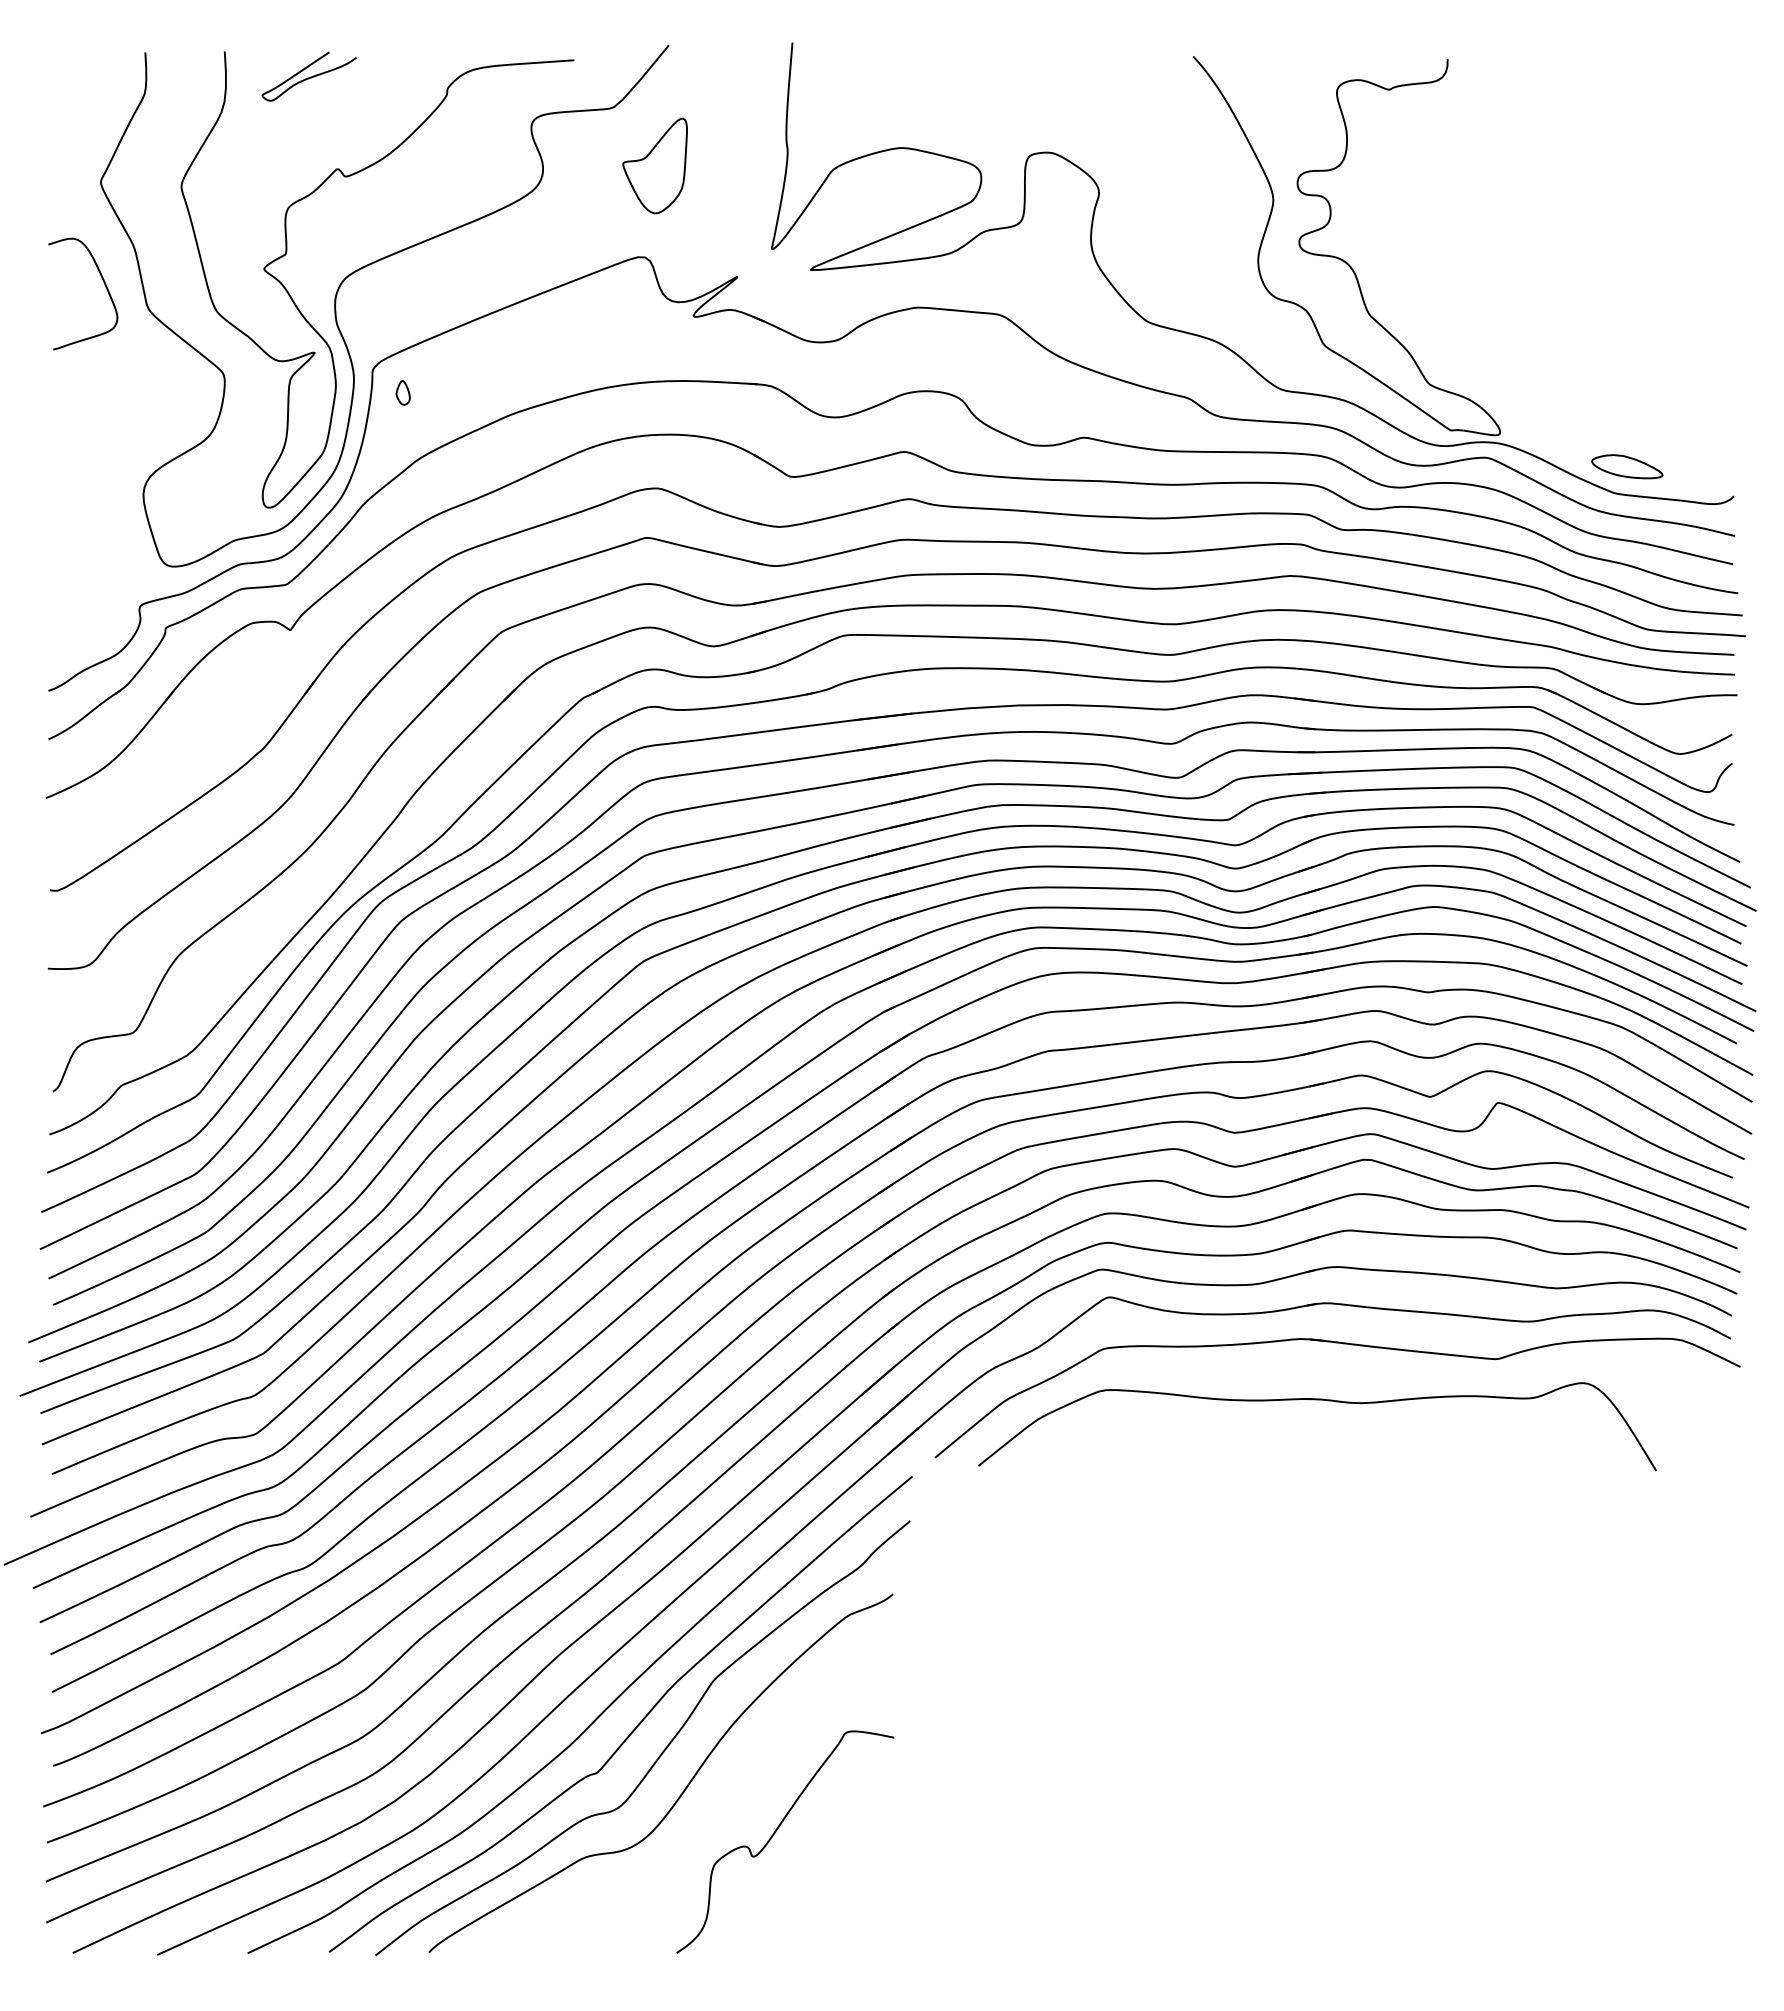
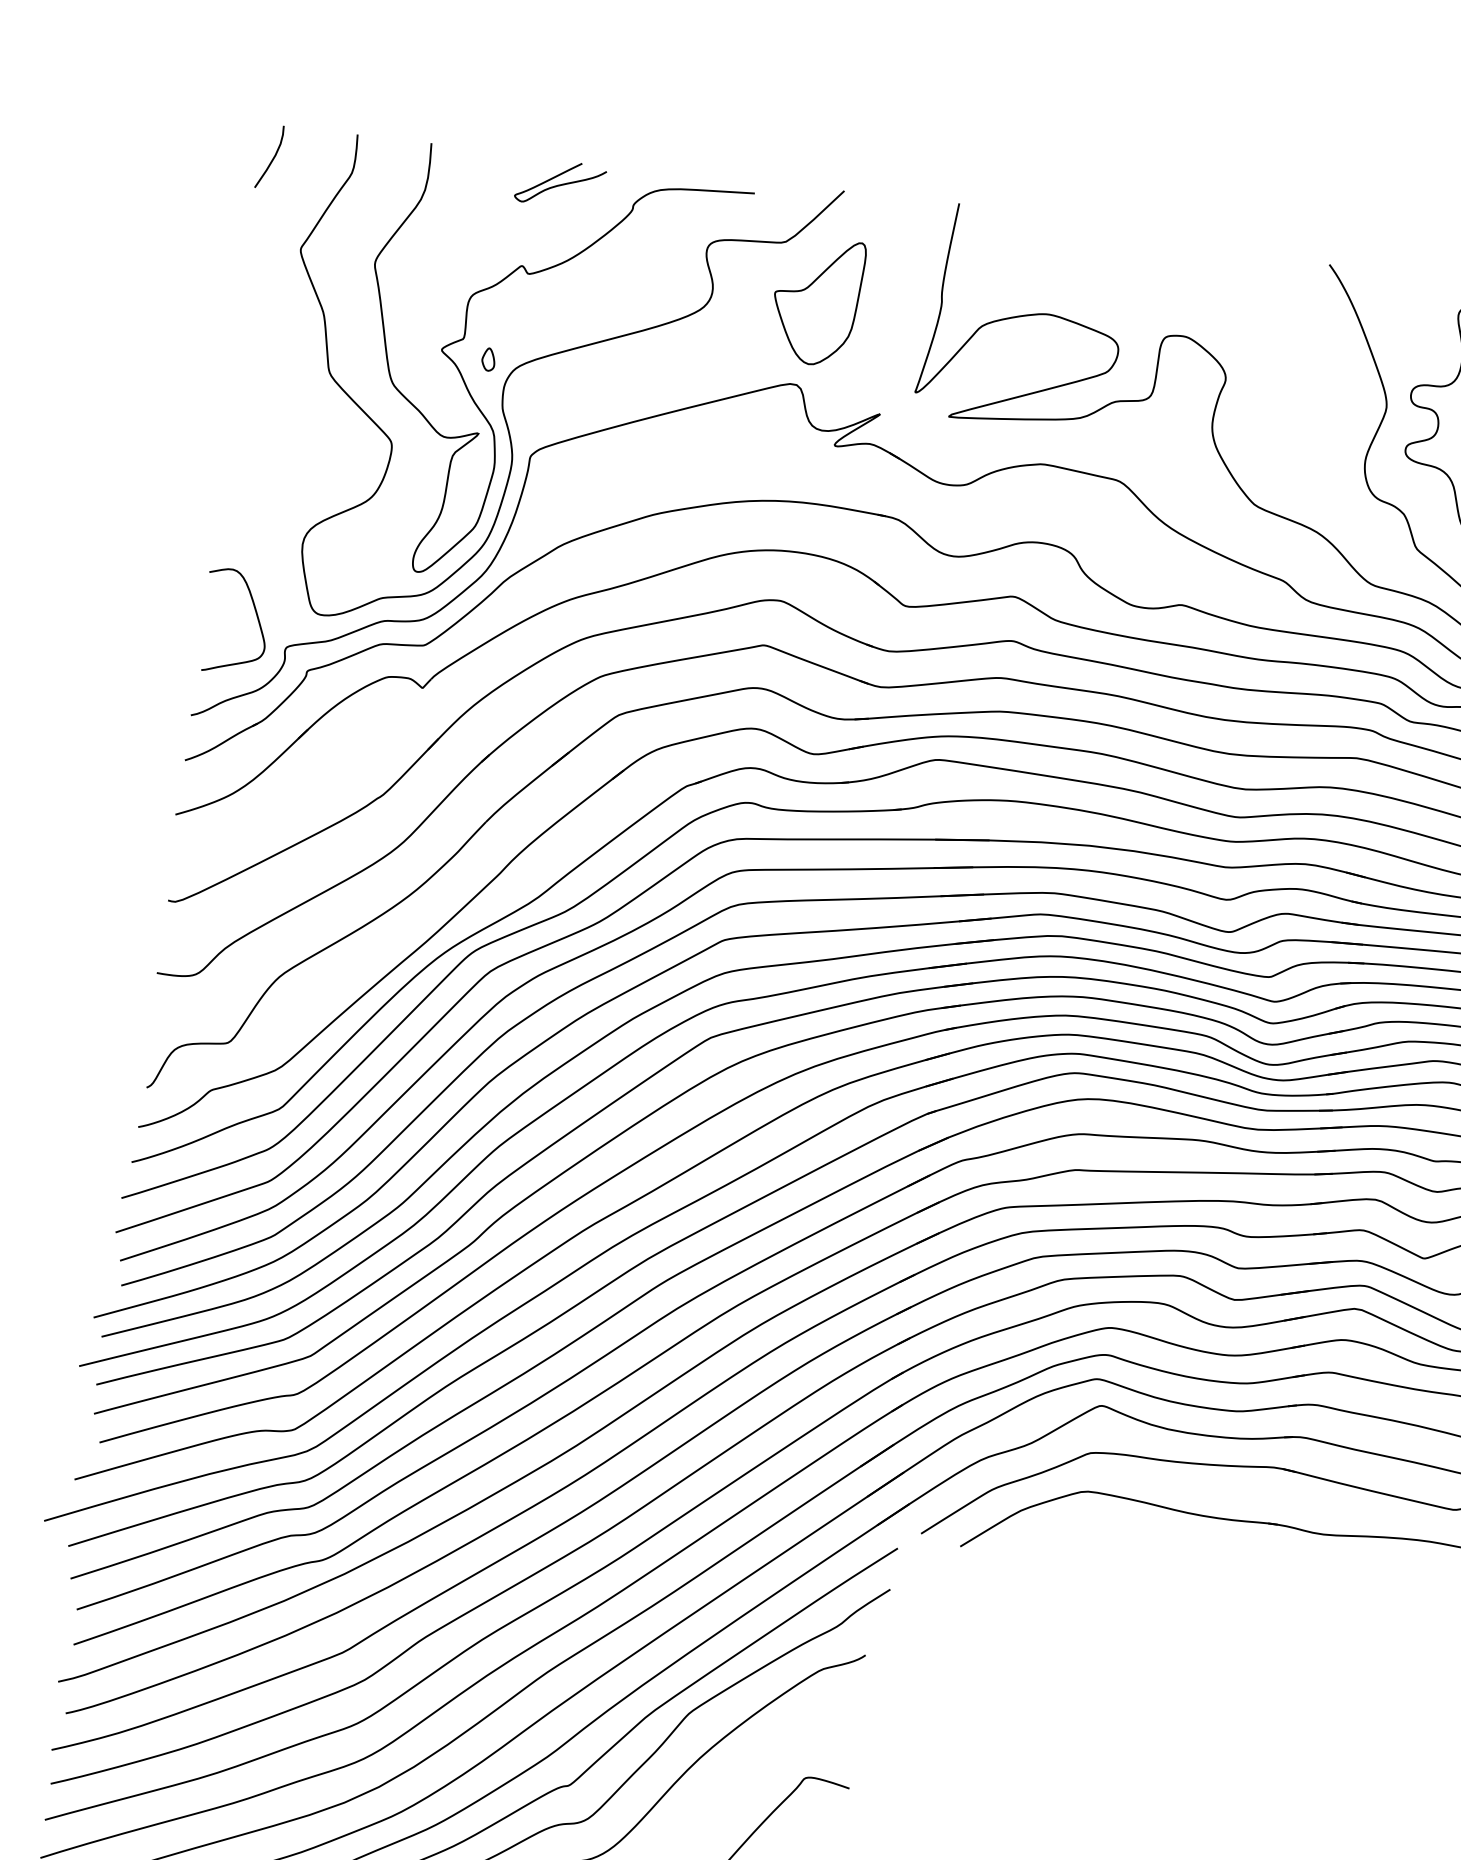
curve: (308, 77) -> (559, 184), moved
curve: (58, 89) -> (272, 158), added
part: (654, 165) -> (816, 300), size x1.43
curve: (104, 285) -> (256, 616), moved
part: (402, 392) -> (488, 359), moved

